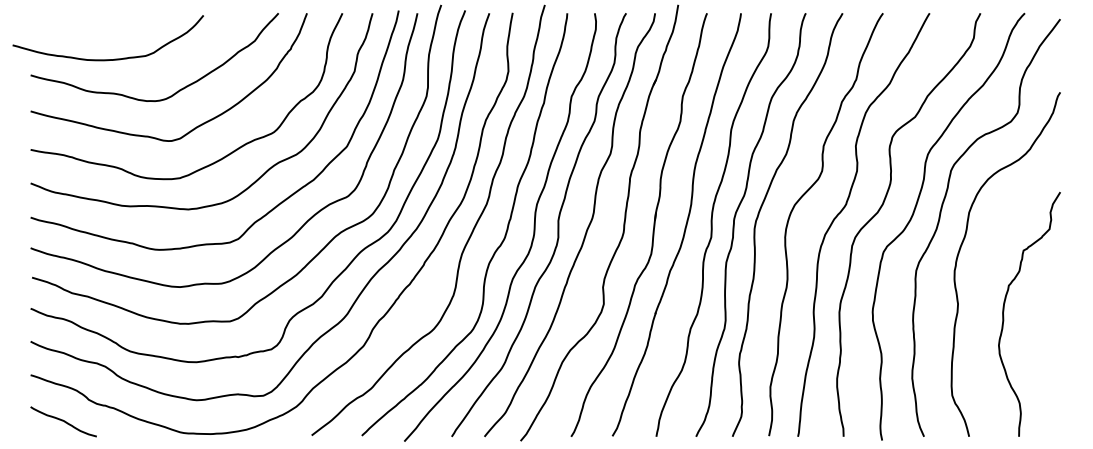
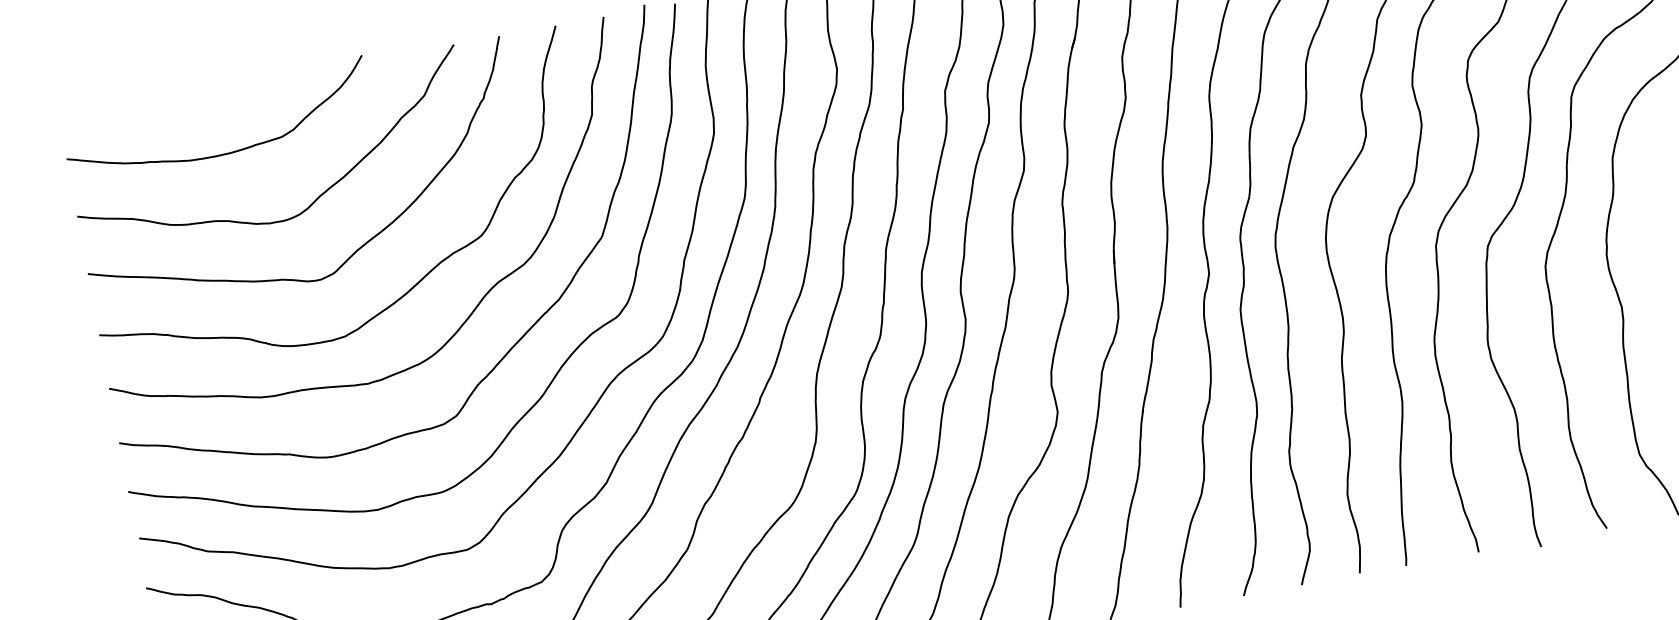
curve: (107, 59) -> (221, 153), moved

